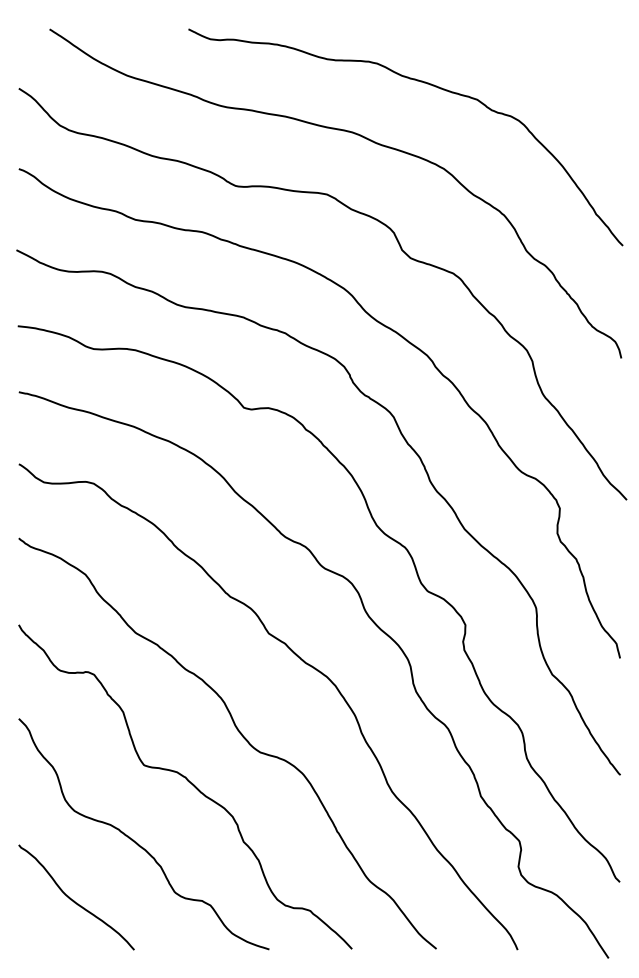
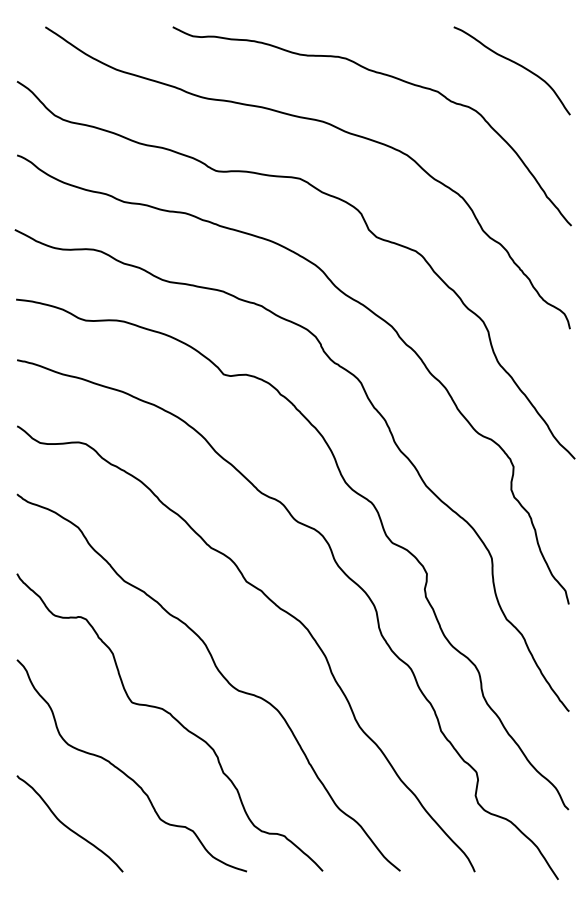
curve: (561, 69) -> (515, 64), added

